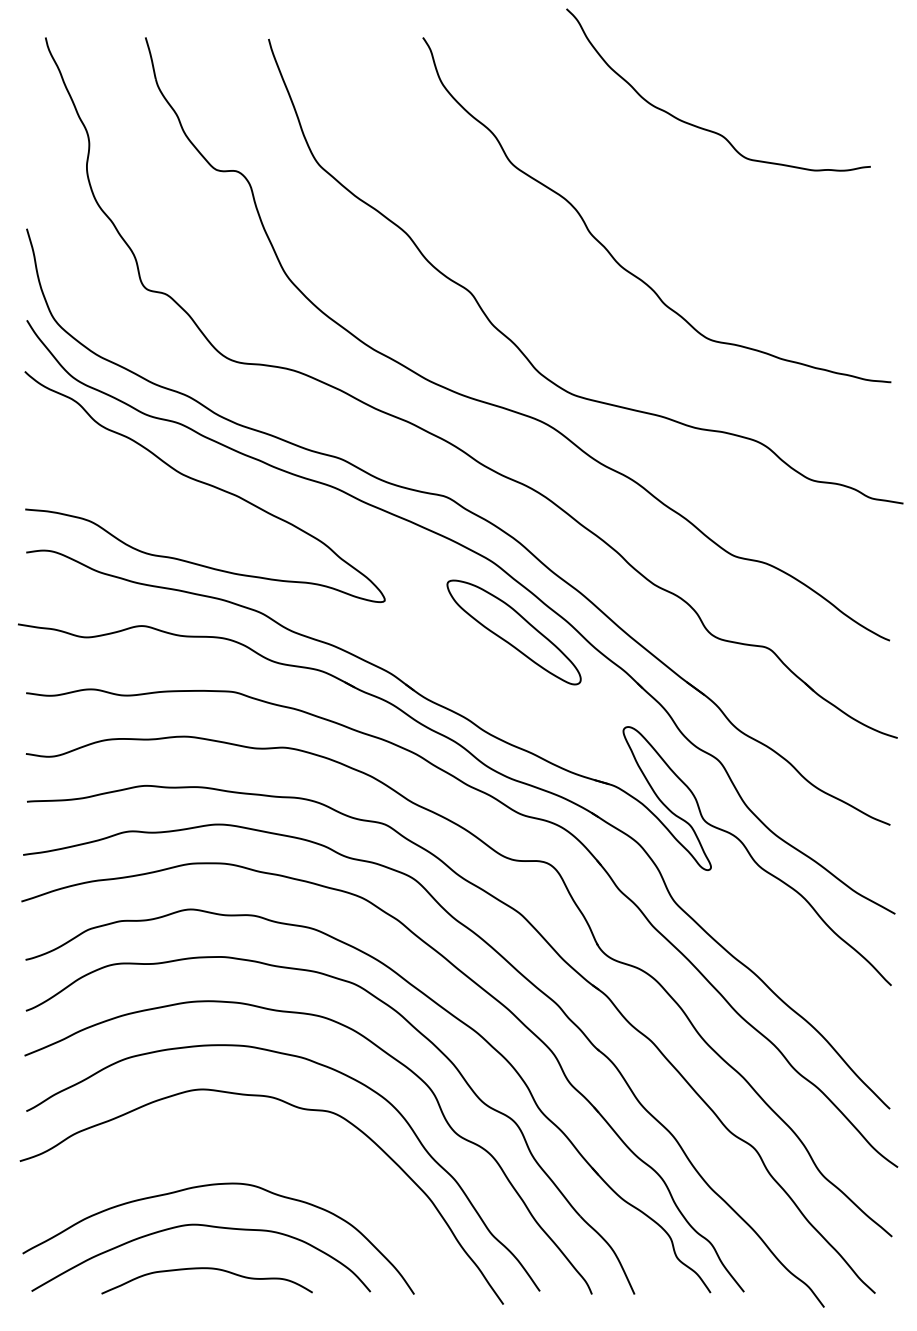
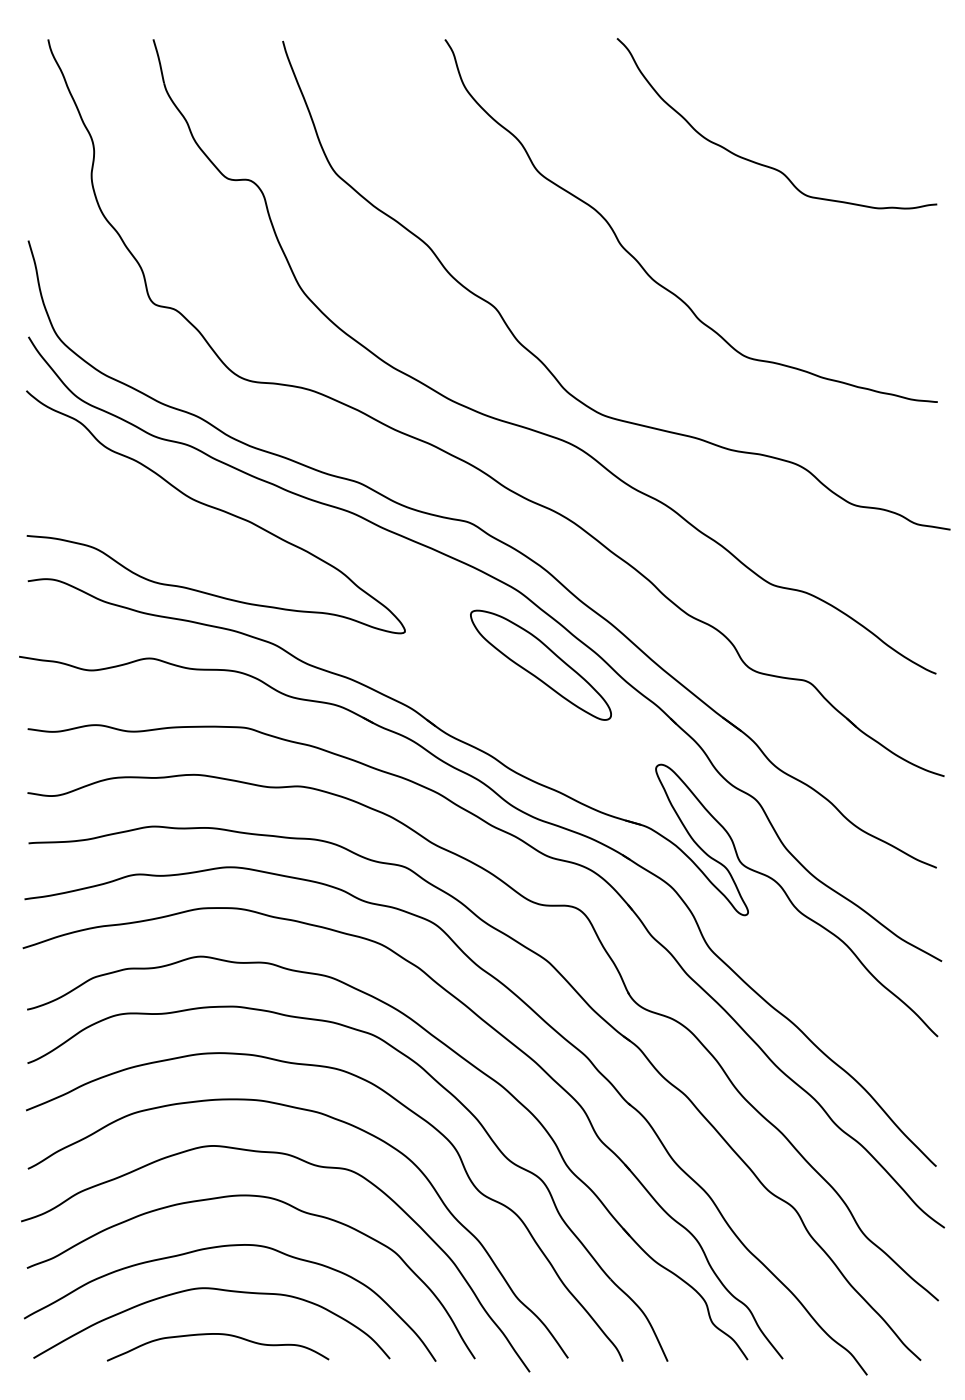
curve: (703, 127) -> (761, 163), moved
curve: (245, 1138) -> (258, 1197), added

